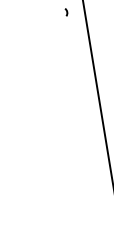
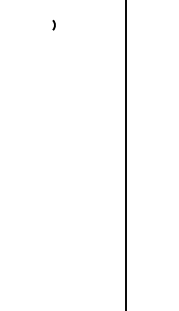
arc: (66, 12) -> (54, 25), moved

